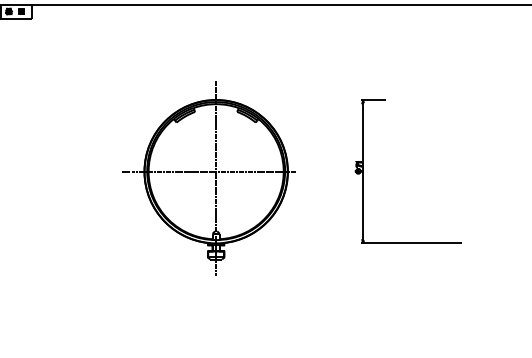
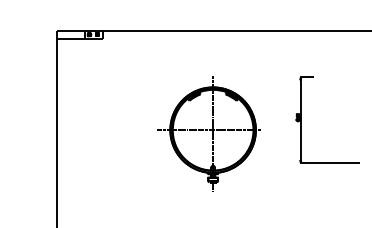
part: (364, 170) -> (301, 119), moved

